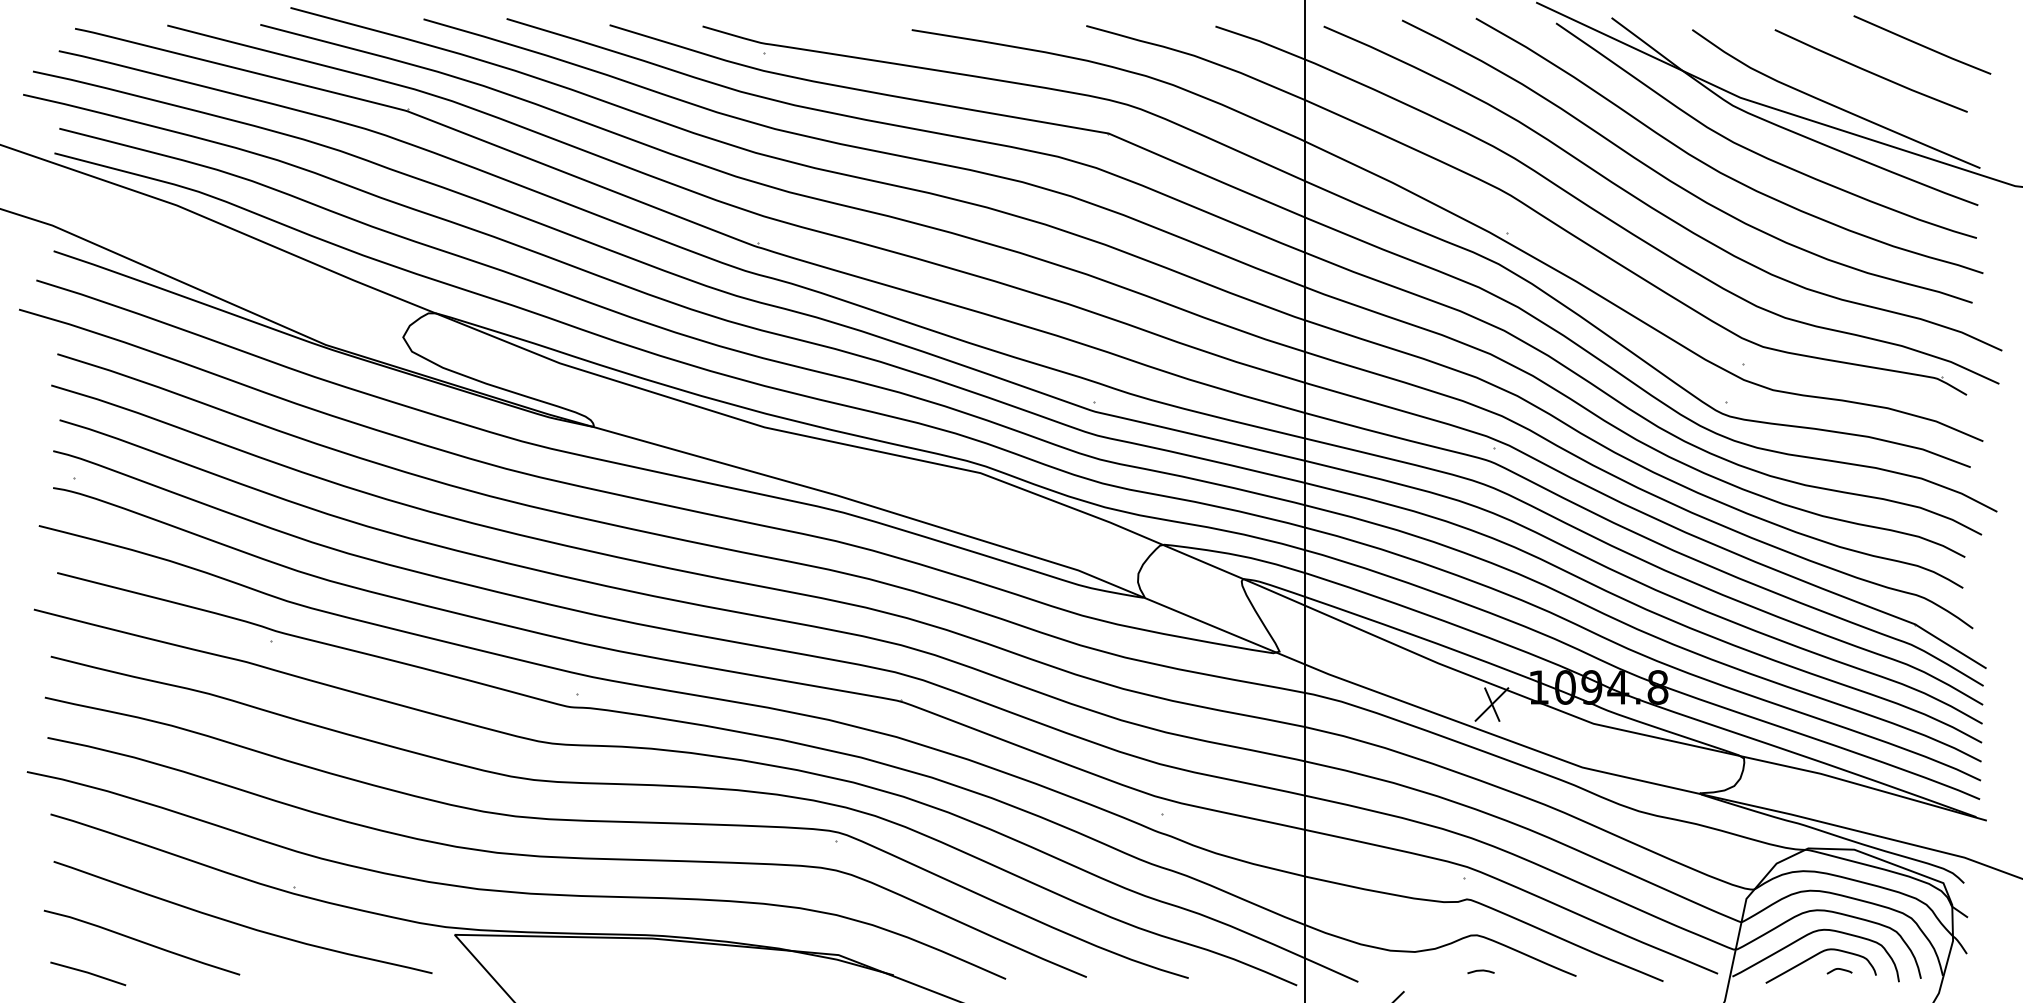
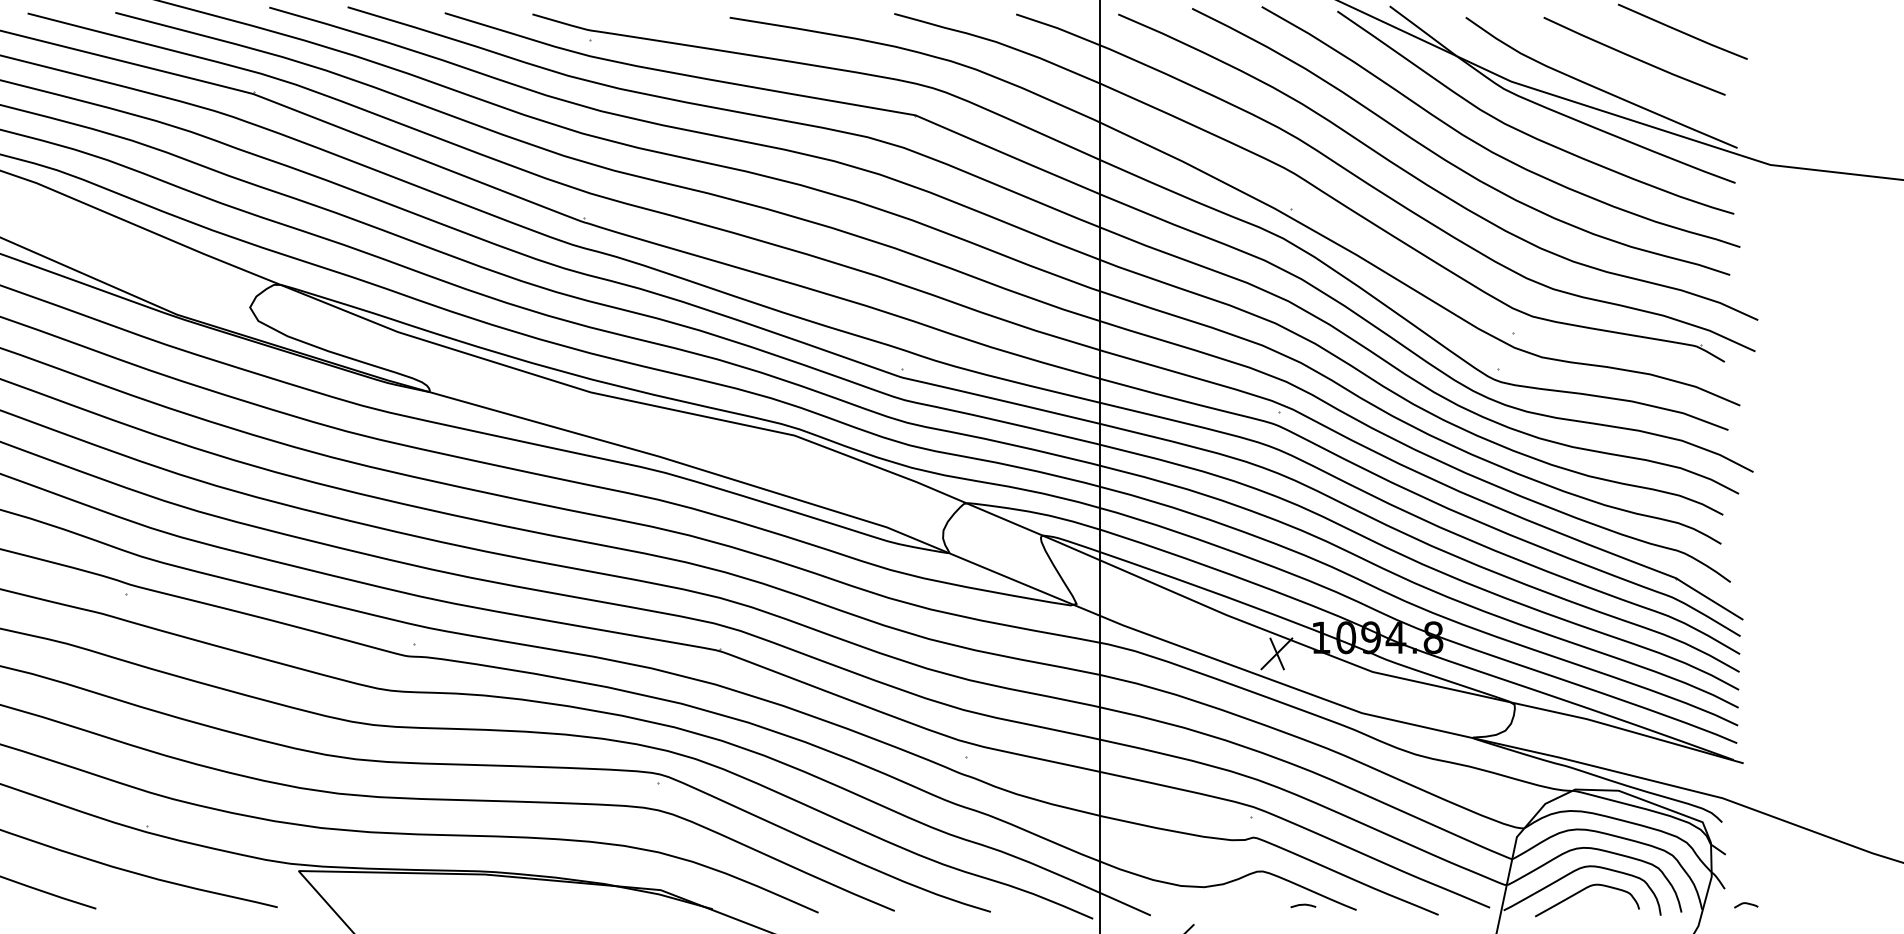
curve: (1840, 970) -> (1747, 904), moved
line: (1480, 971) -> (1302, 905), moved

